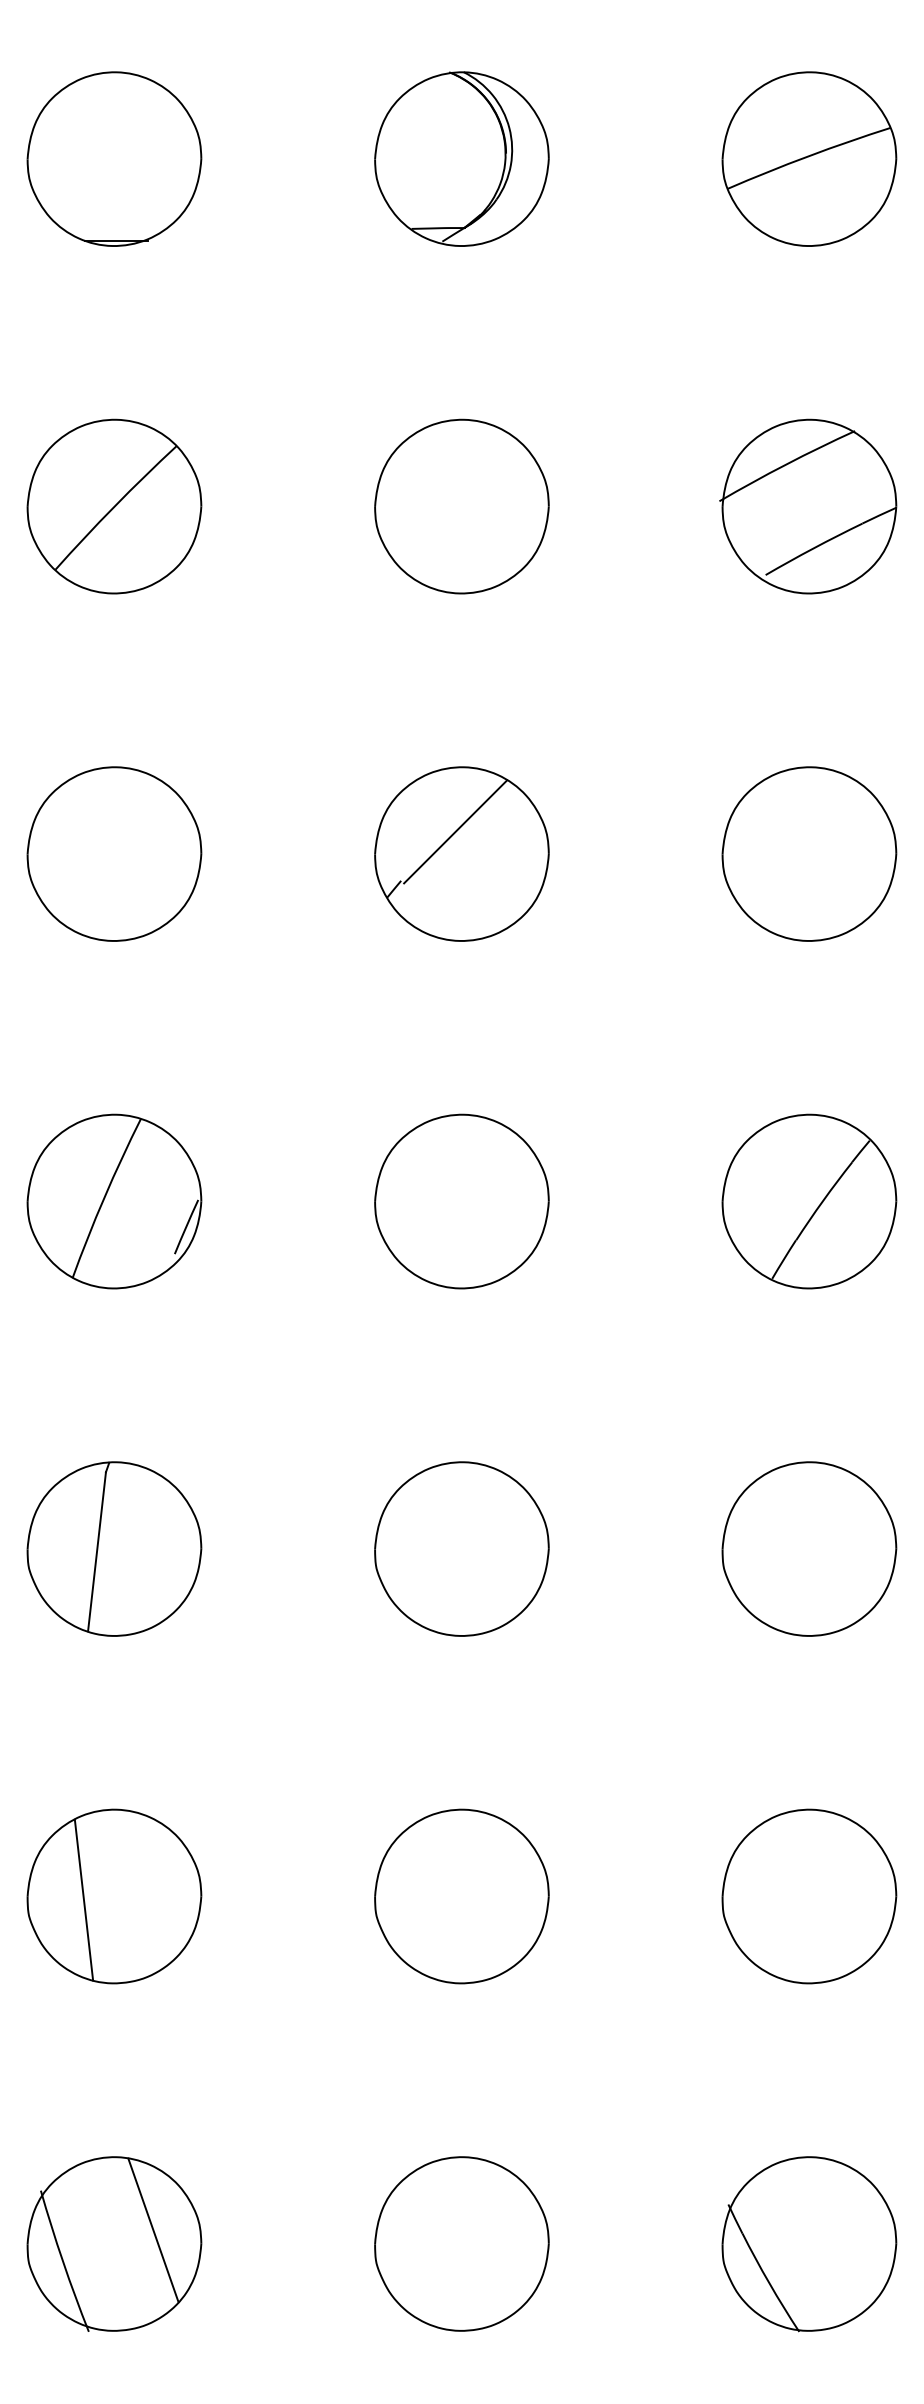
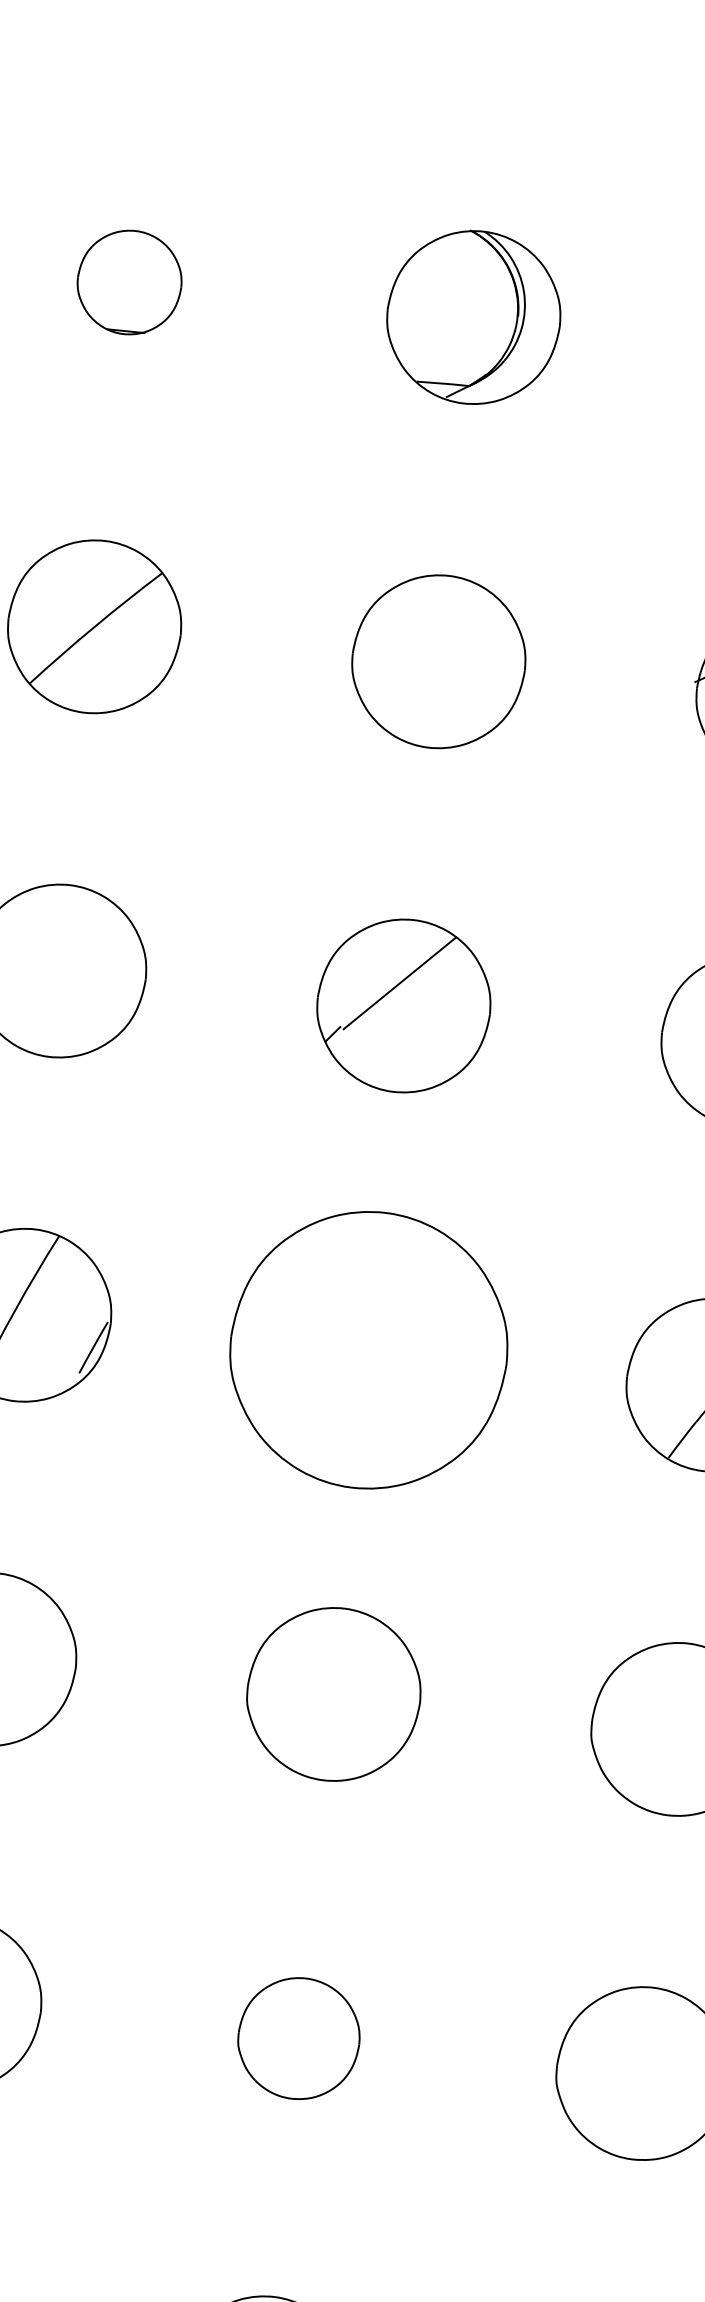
part: (114, 158) -> (129, 281), size x0.6
part: (461, 1201) -> (368, 1350), size x1.6
part: (461, 1896) -> (298, 2038), size x0.7

